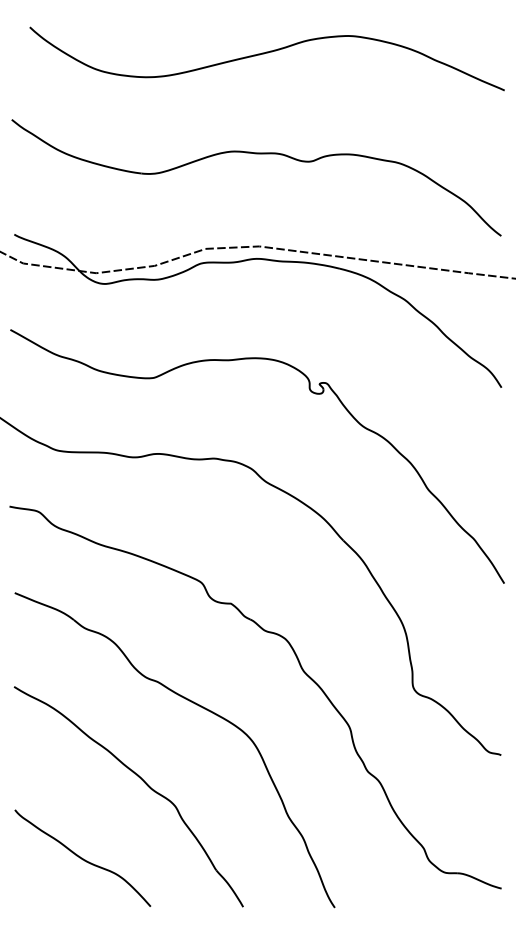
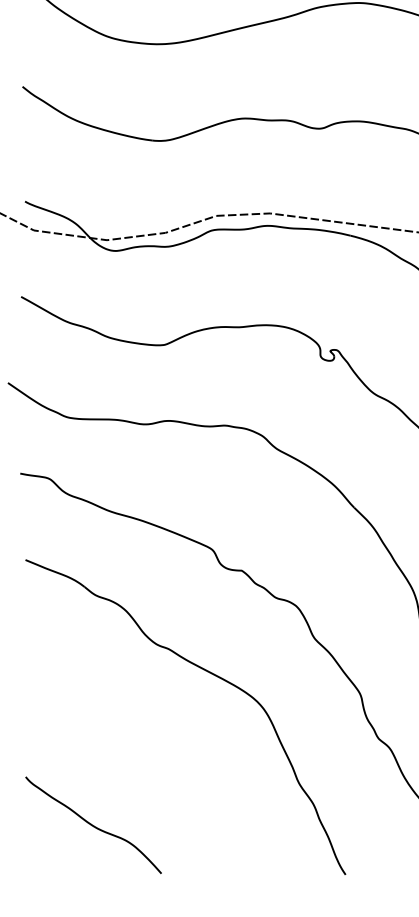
part: (143, 782) -> (154, 749), removed

